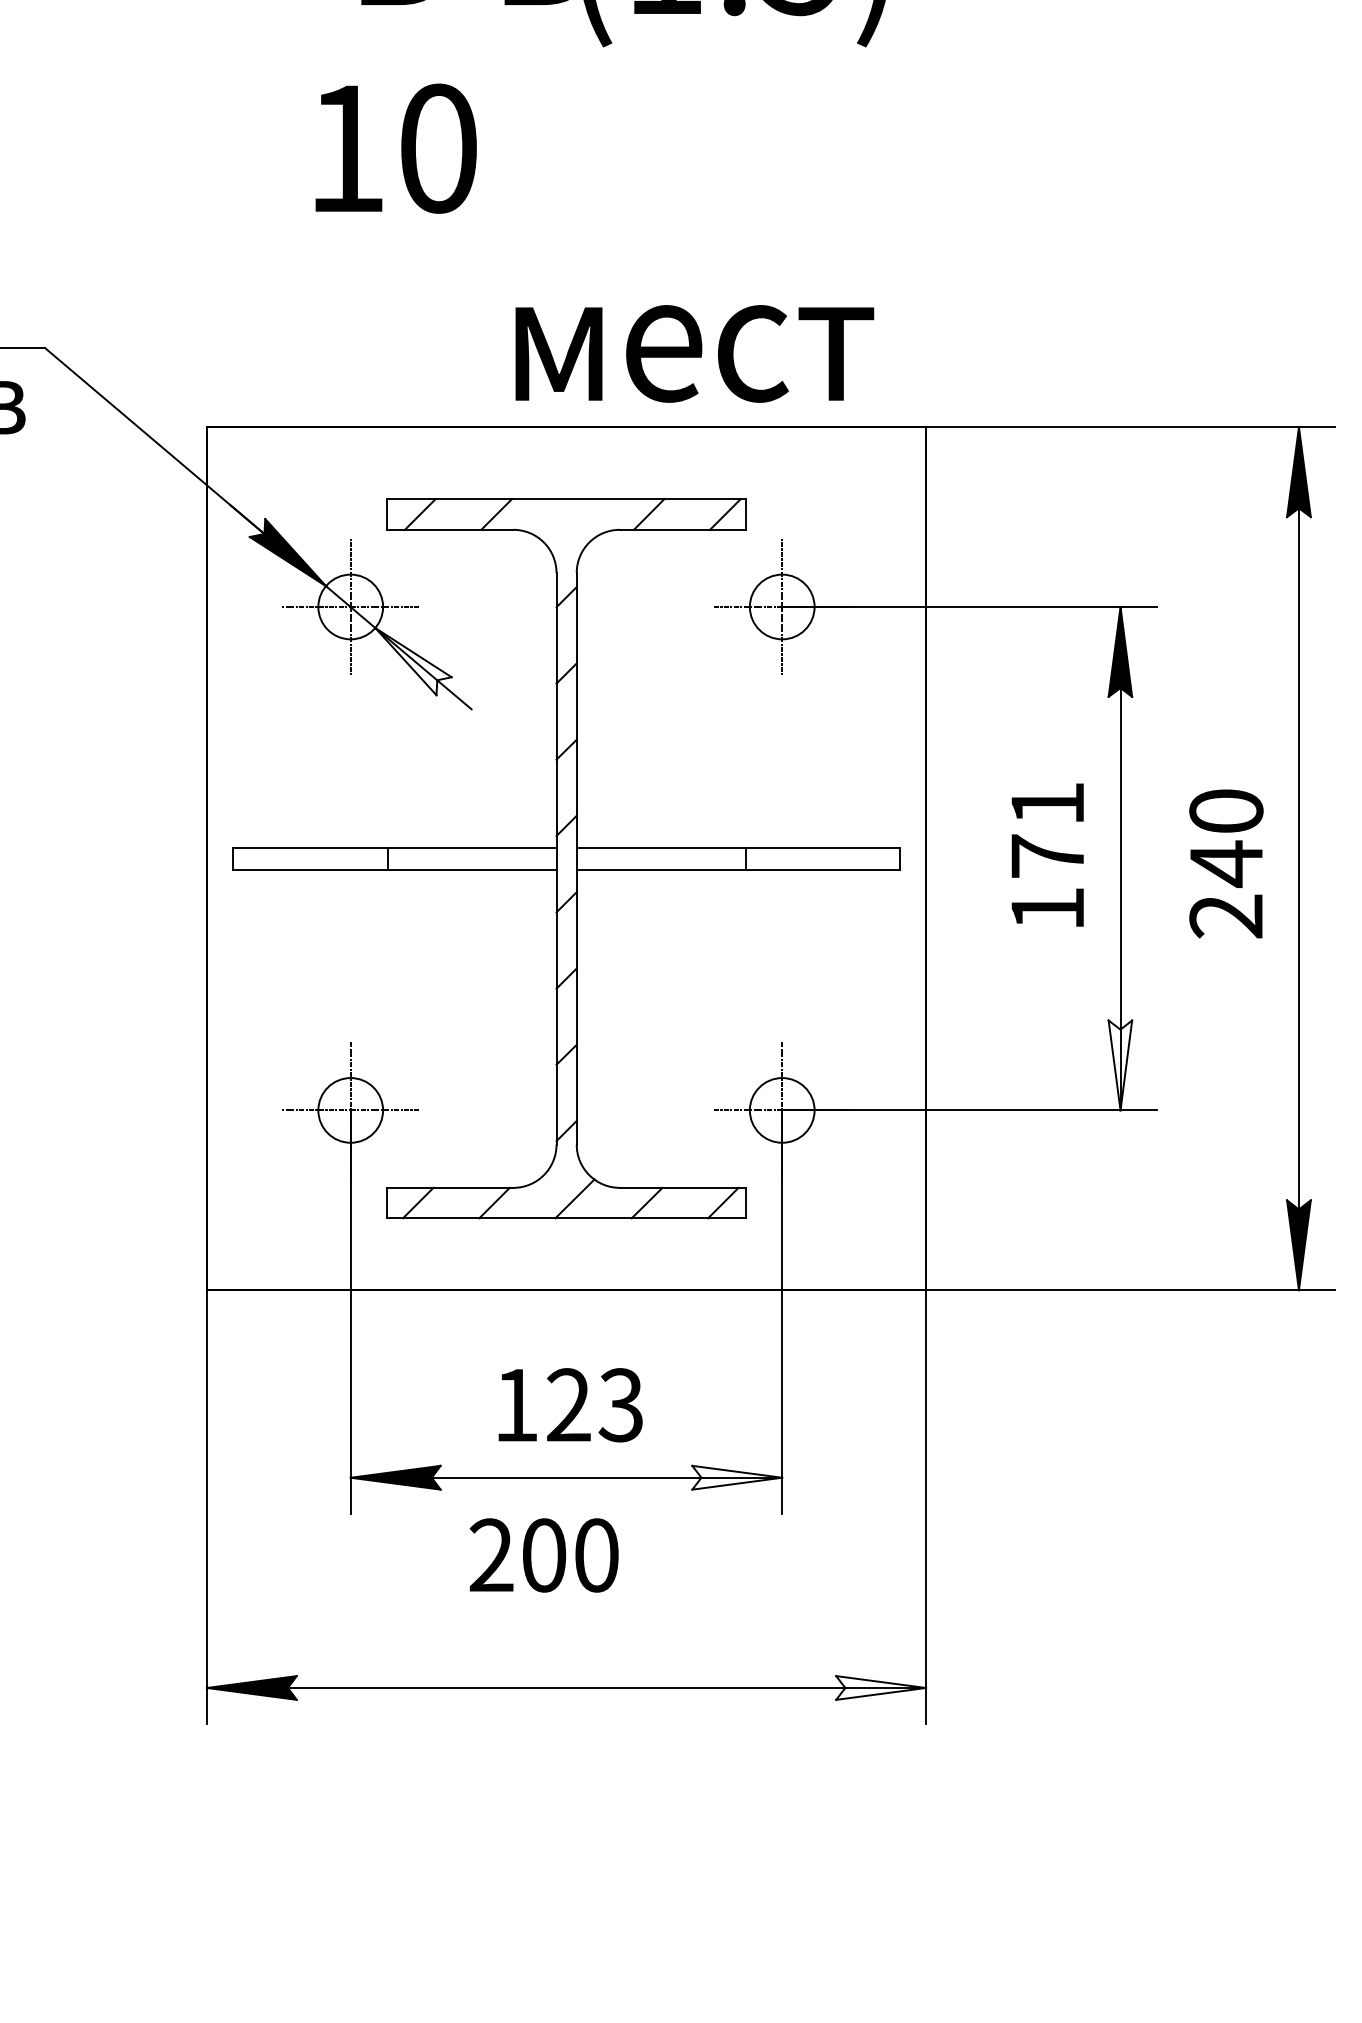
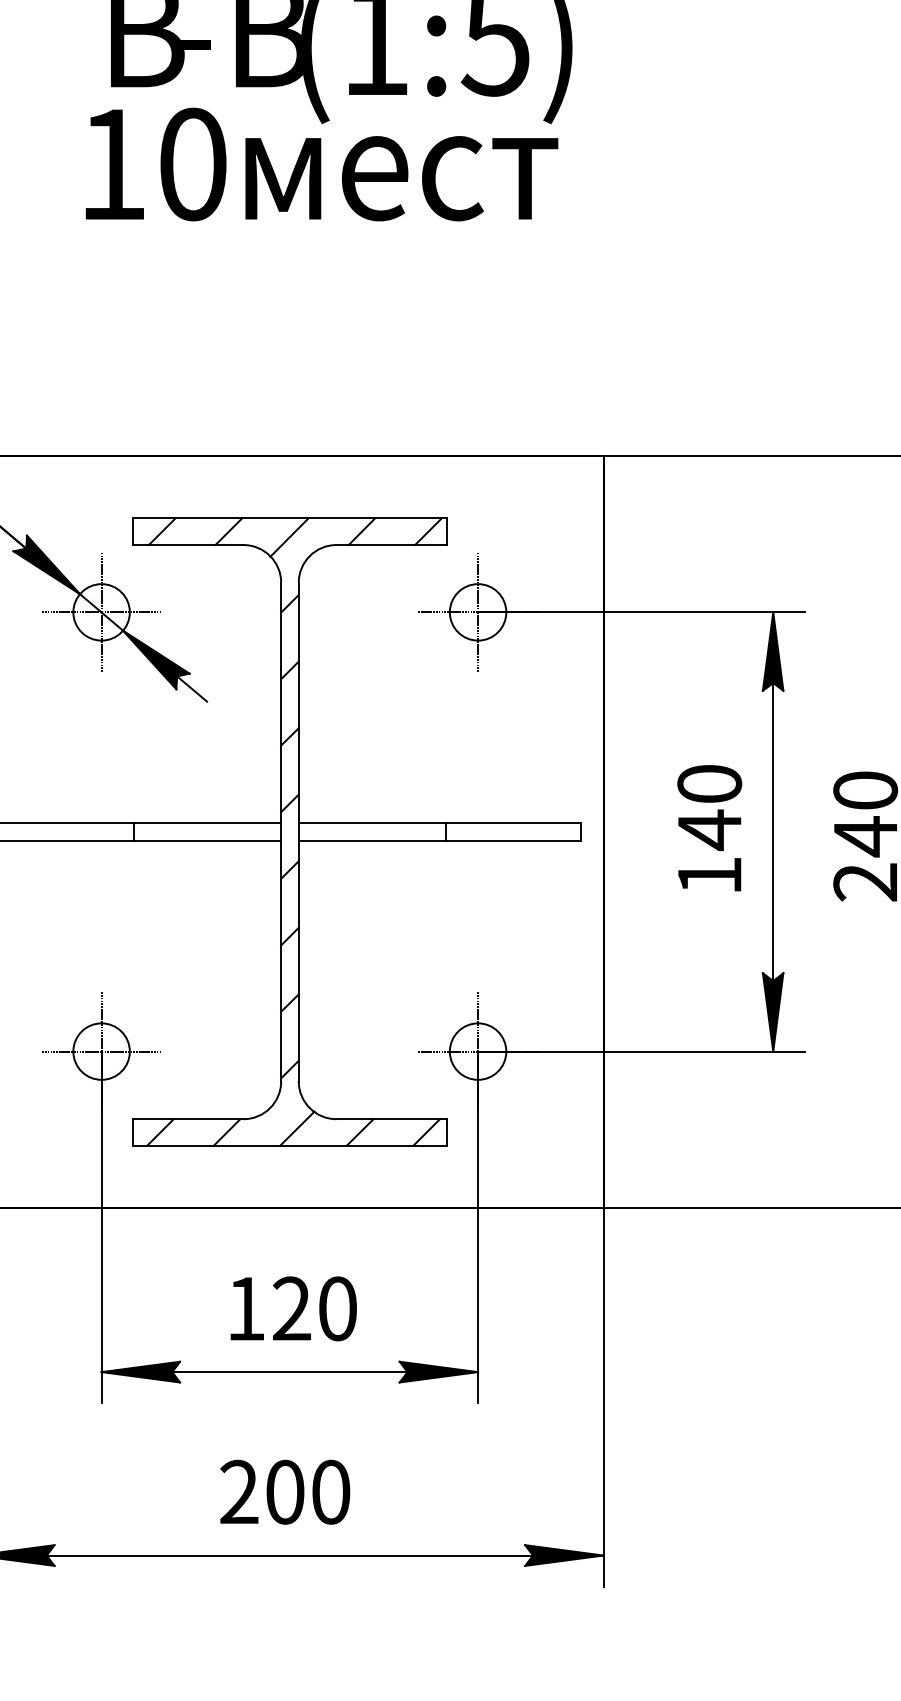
text: (395, 148) -> (155, 164), moved
text: (694, 353) -> (401, 178), moved
line: (566, 521) -> (289, 537), added
fill: (413, 661) -> (156, 659), added
text: (1047, 831) -> (709, 808), 171 -> 140
fill: (1120, 1065) -> (773, 1012), added
text: (620, 1405) -> (336, 1309), 123 -> 120
fill: (737, 1477) -> (439, 1371), added
text: (543, 1555) -> (284, 1492), moved
fill: (881, 1687) -> (564, 1555), added

